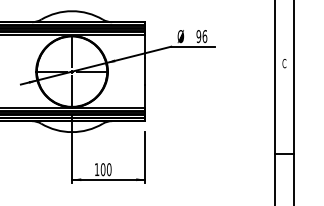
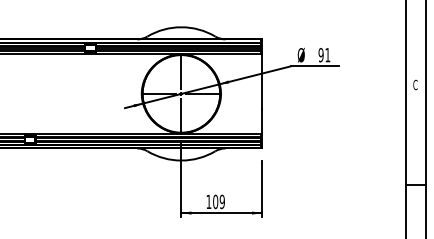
text: (204, 35) -> (327, 54), 96 -> 91
text: (108, 170) -> (221, 202), 100 -> 109

